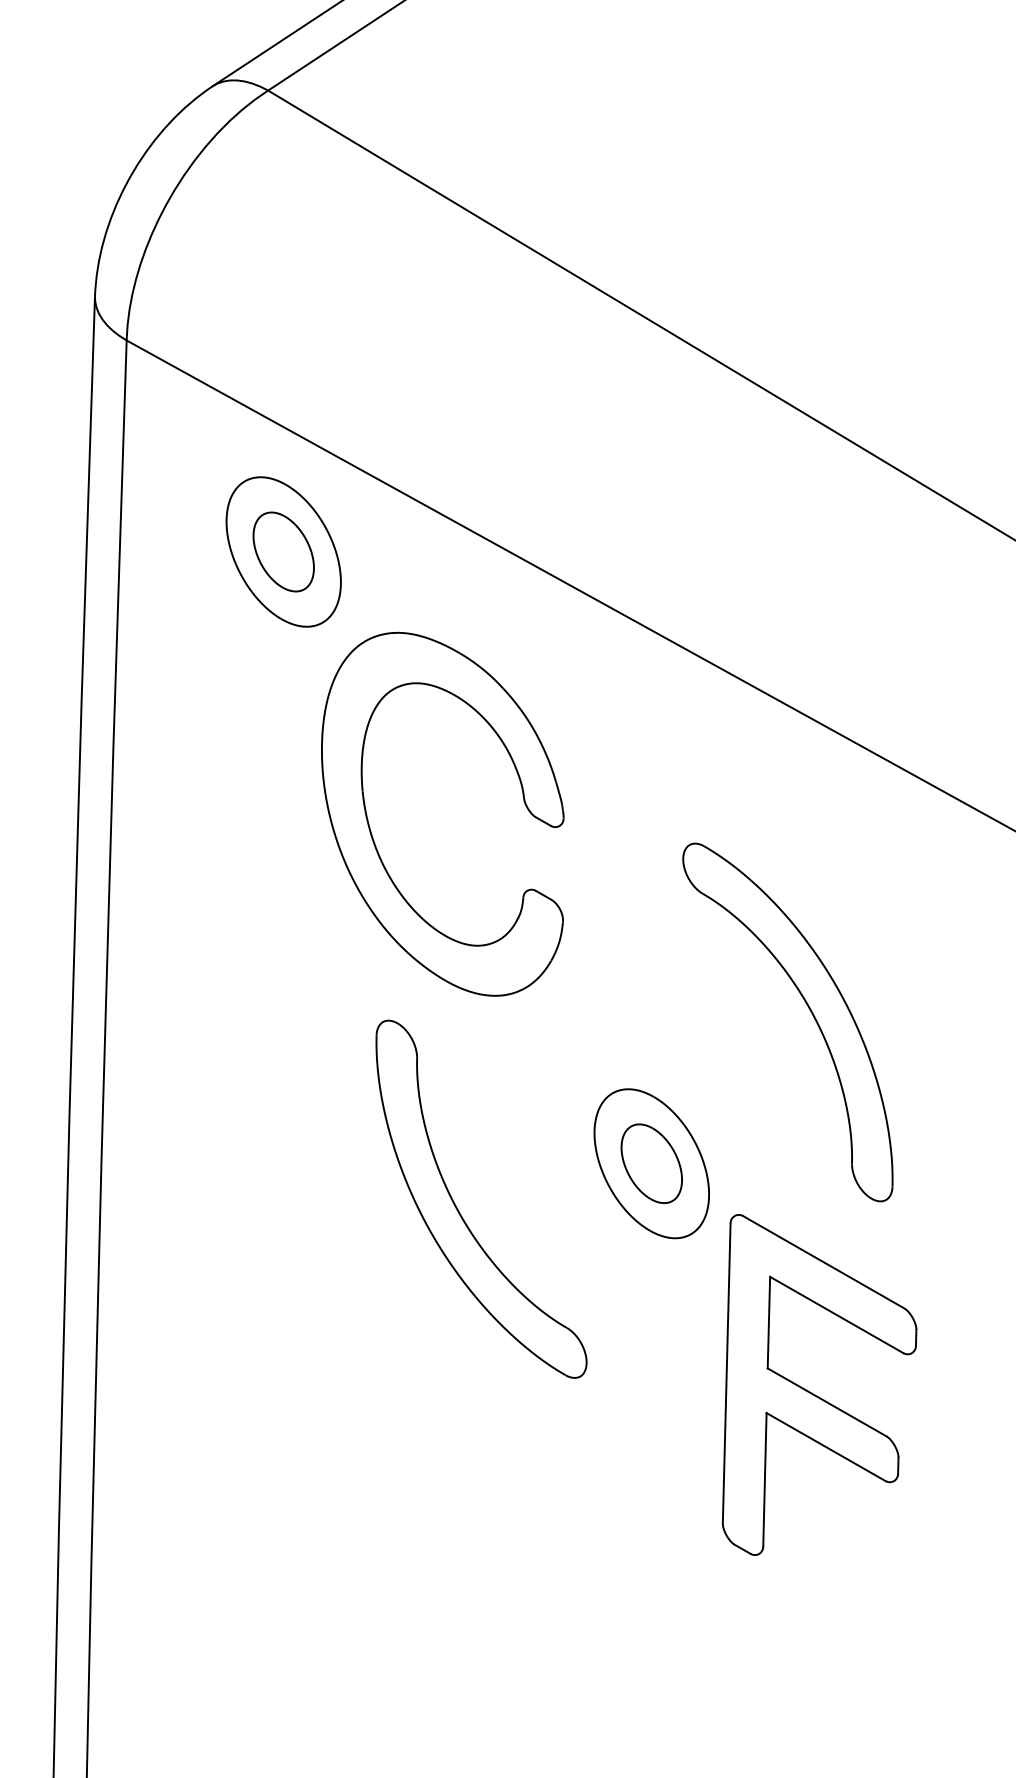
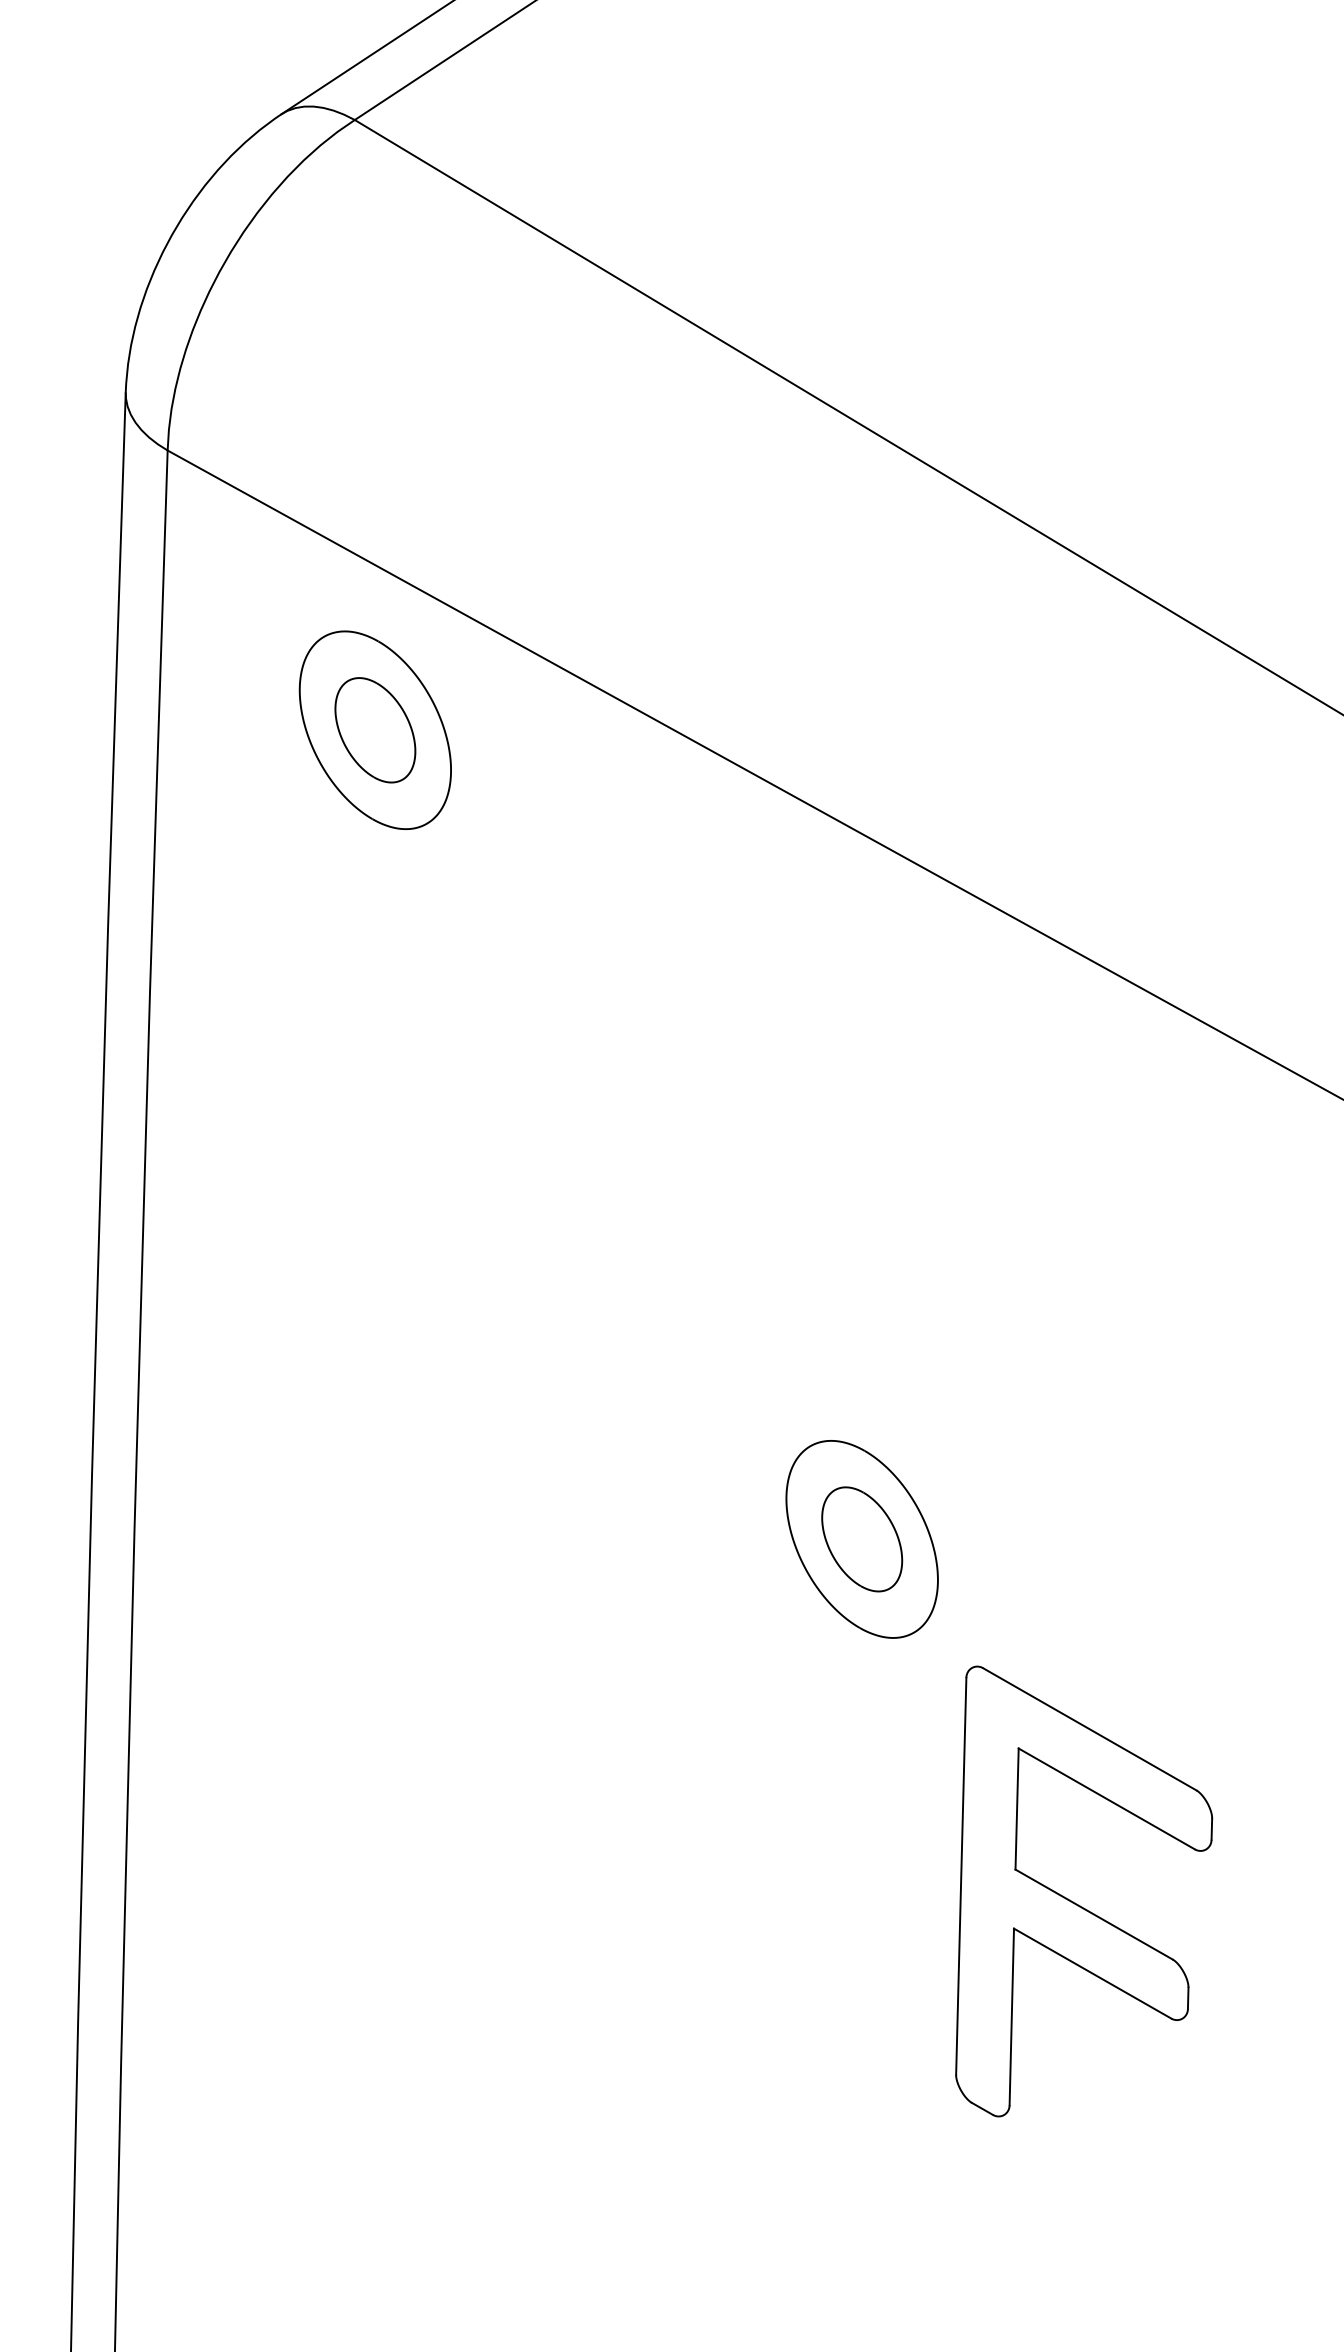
part: (373, 837) -> (494, 1107), removed
part: (809, 1010) -> (1070, 1336), removed
part: (460, 1212) -> (609, 1603), removed
part: (815, 1394) -> (1078, 1904), moved

